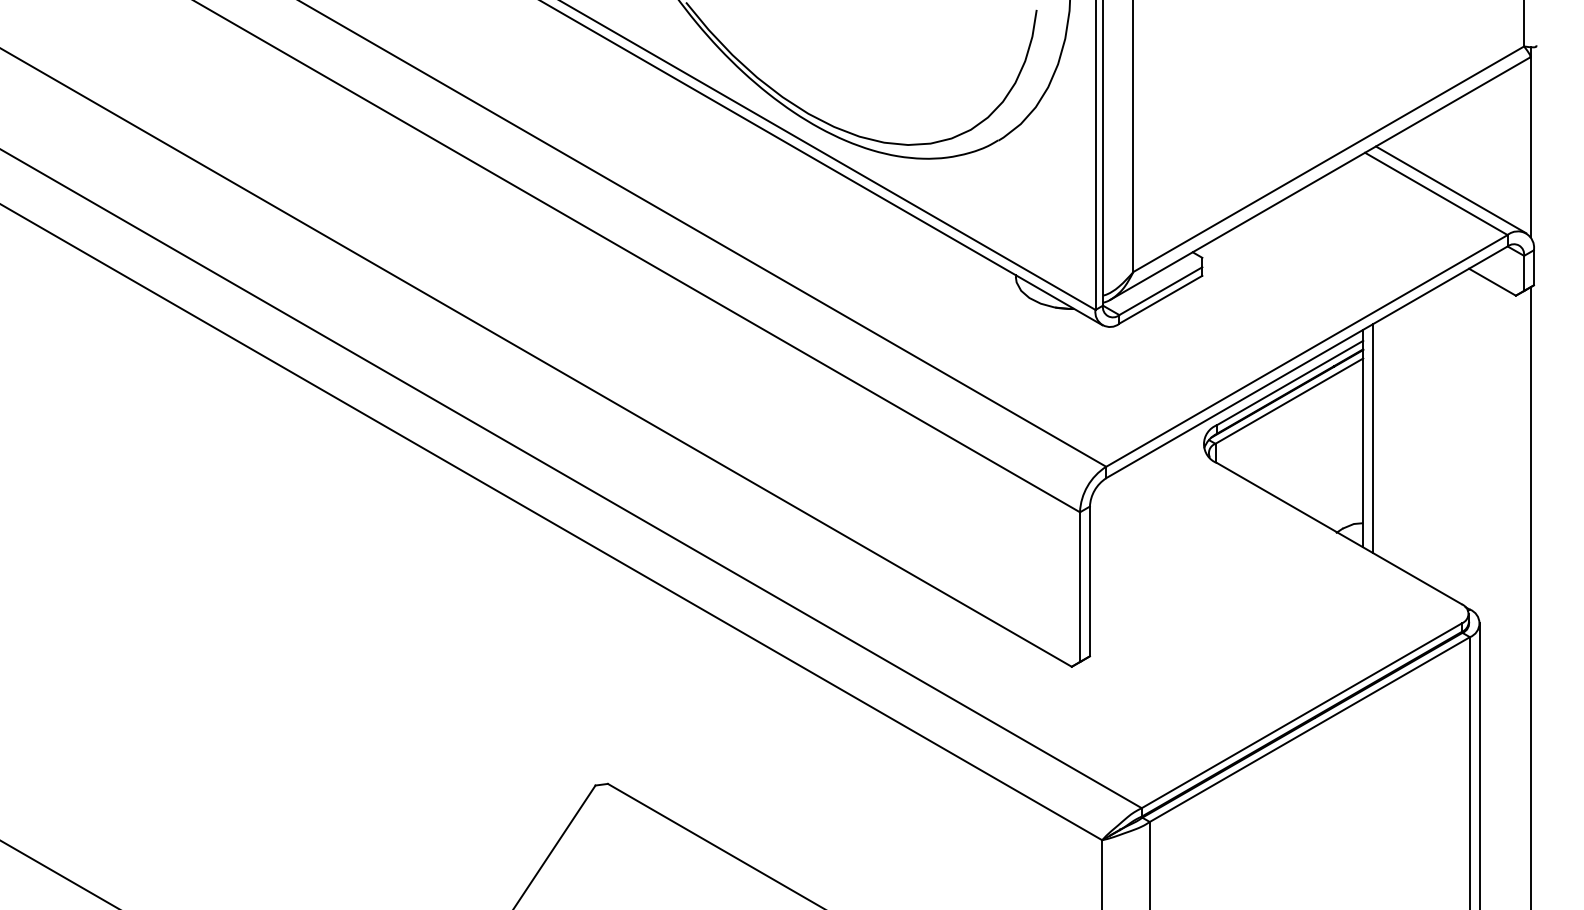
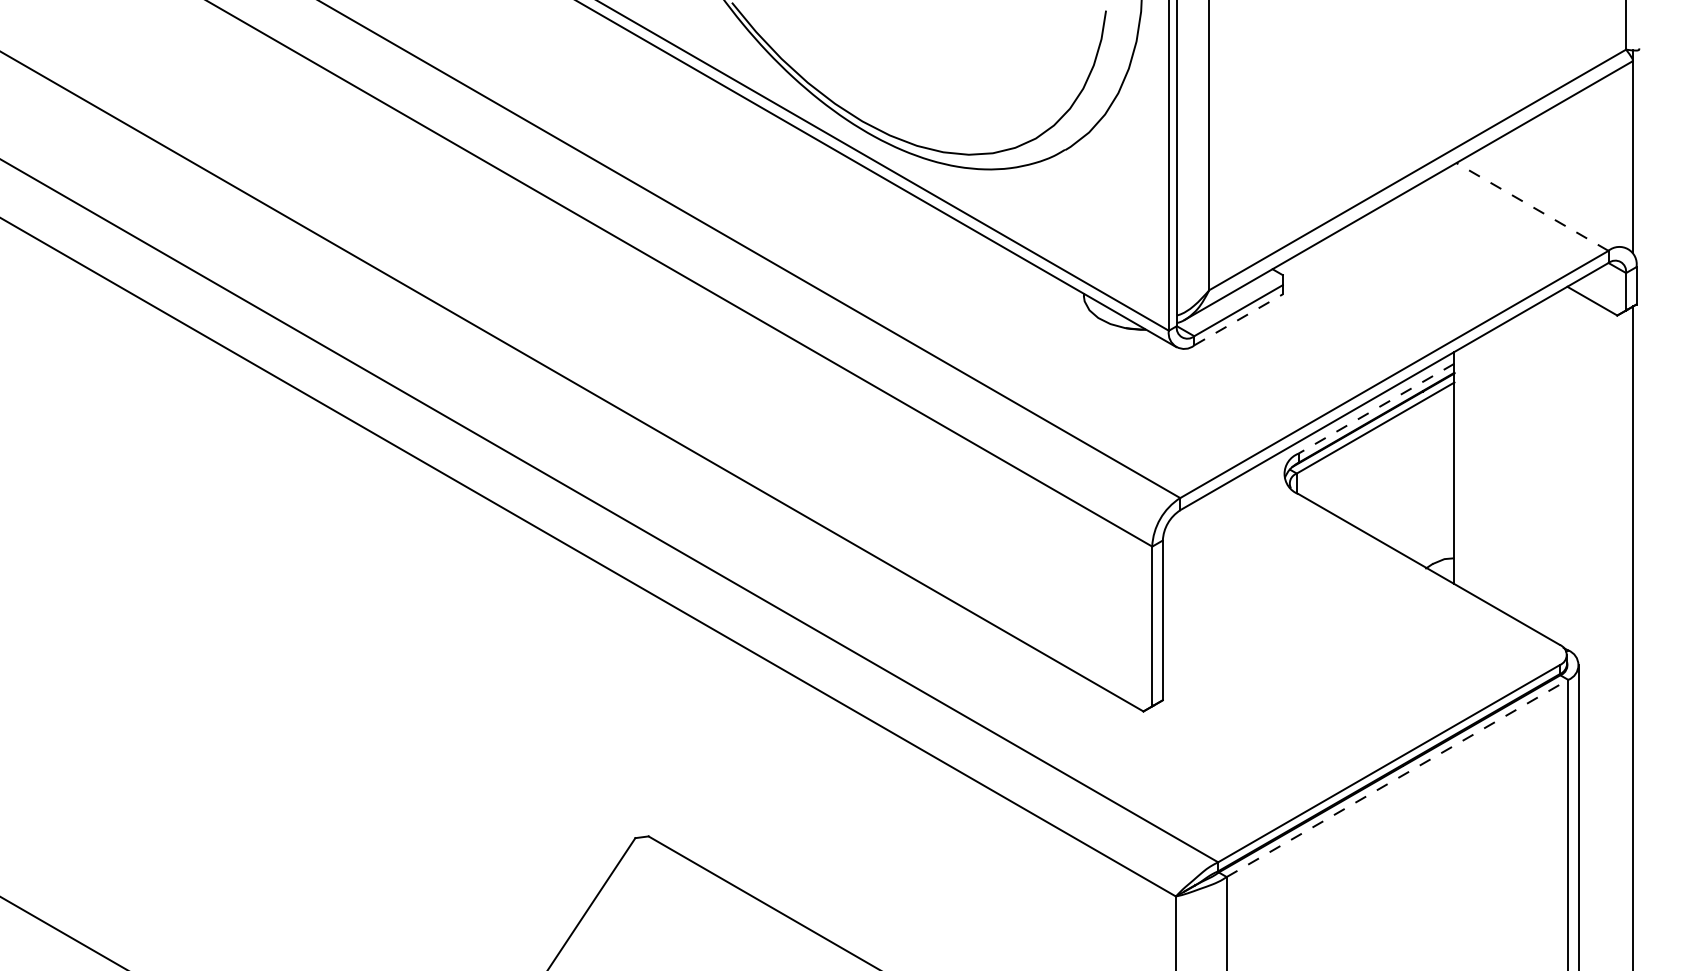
line: (1451, 189) -> (1548, 202), removed
line: (1436, 193) -> (1532, 206), solid -> dashed
line: (1160, 299) -> (1238, 319), solid -> dashed
line: (1290, 382) -> (1376, 408), solid -> dashed
line: (1372, 438) -> (1464, 467), removed
line: (1309, 729) -> (1397, 778), solid -> dashed

